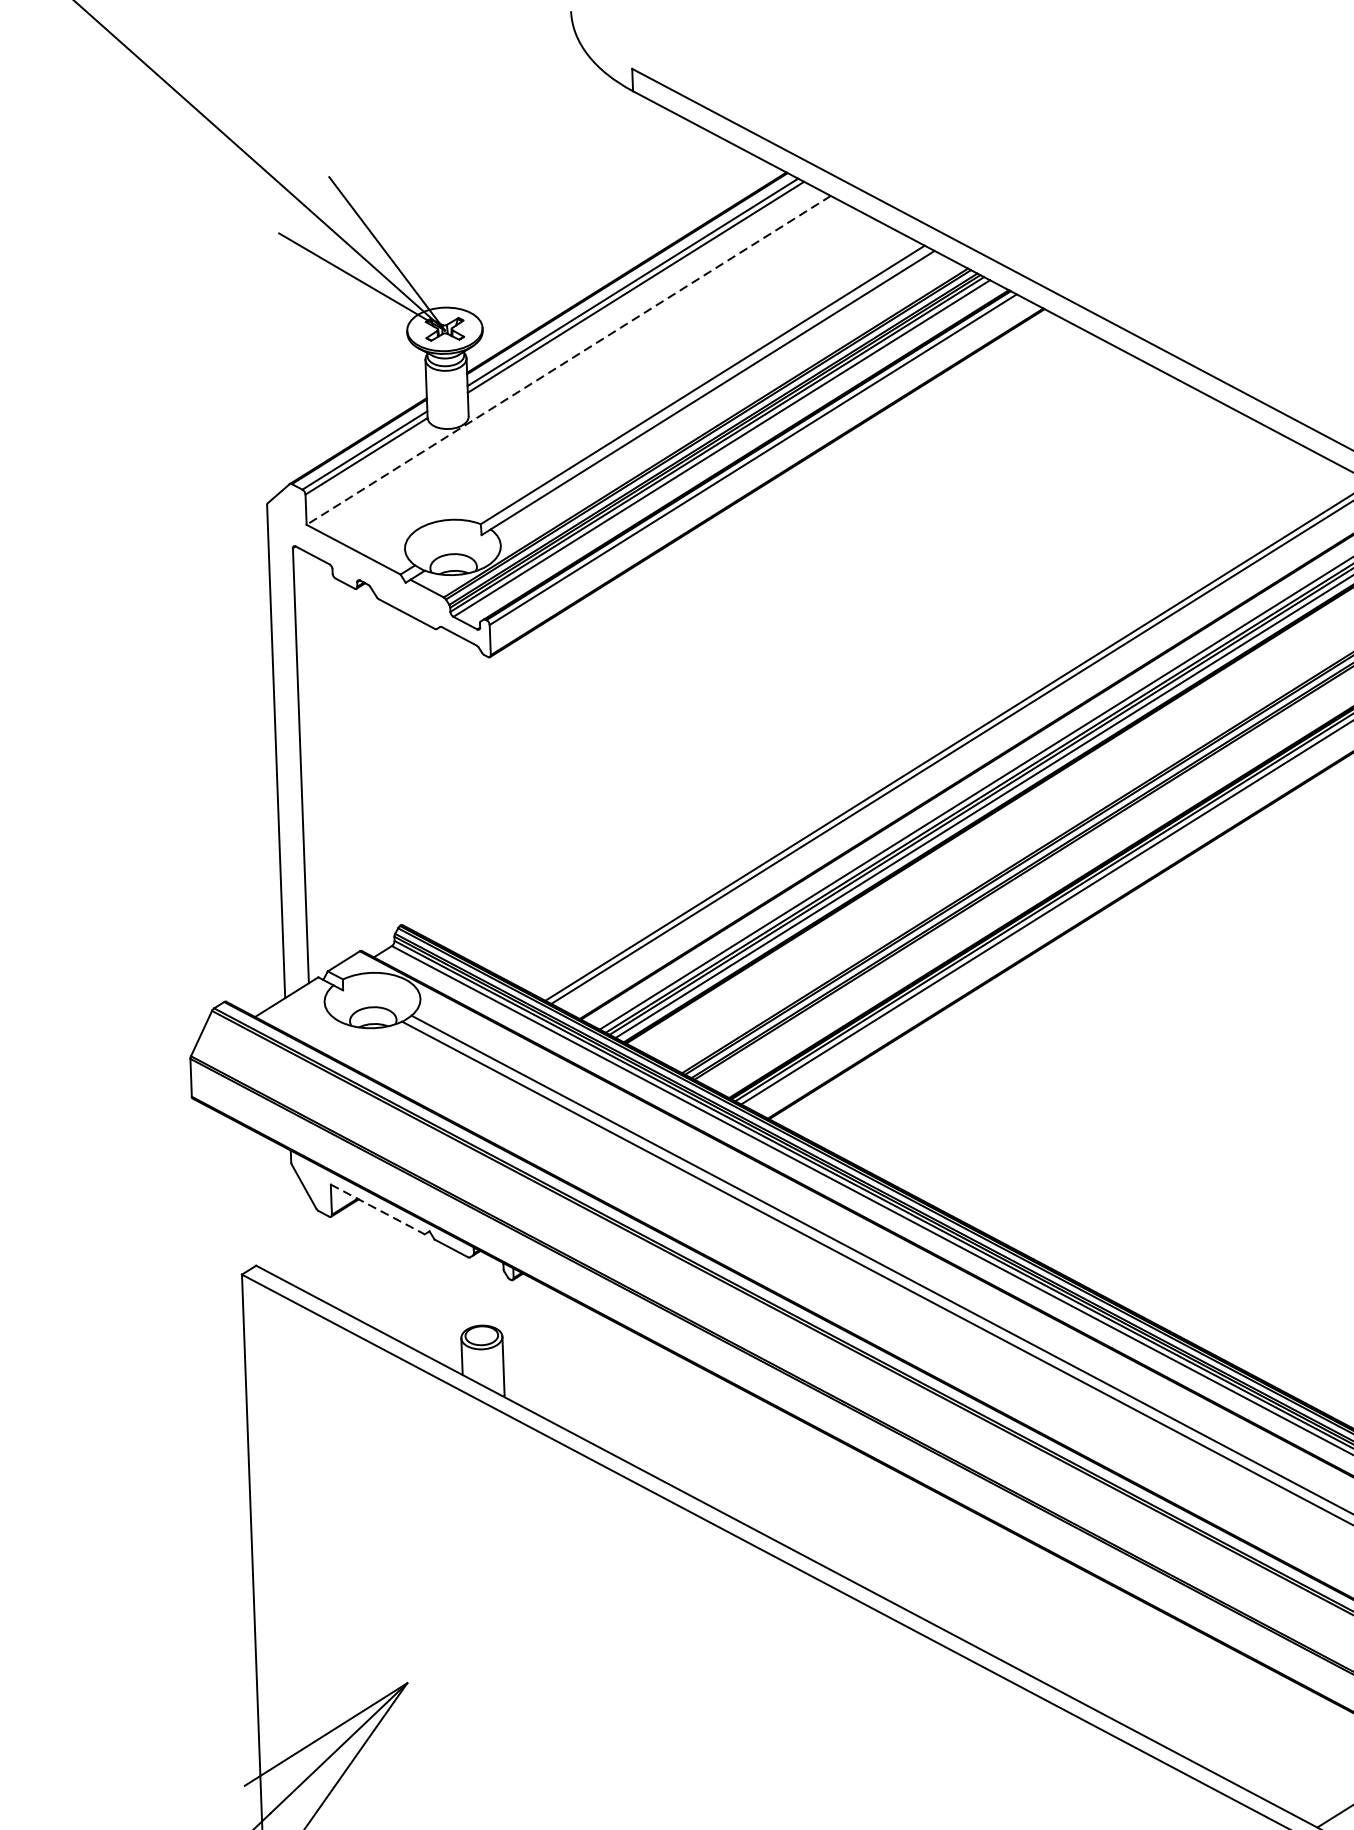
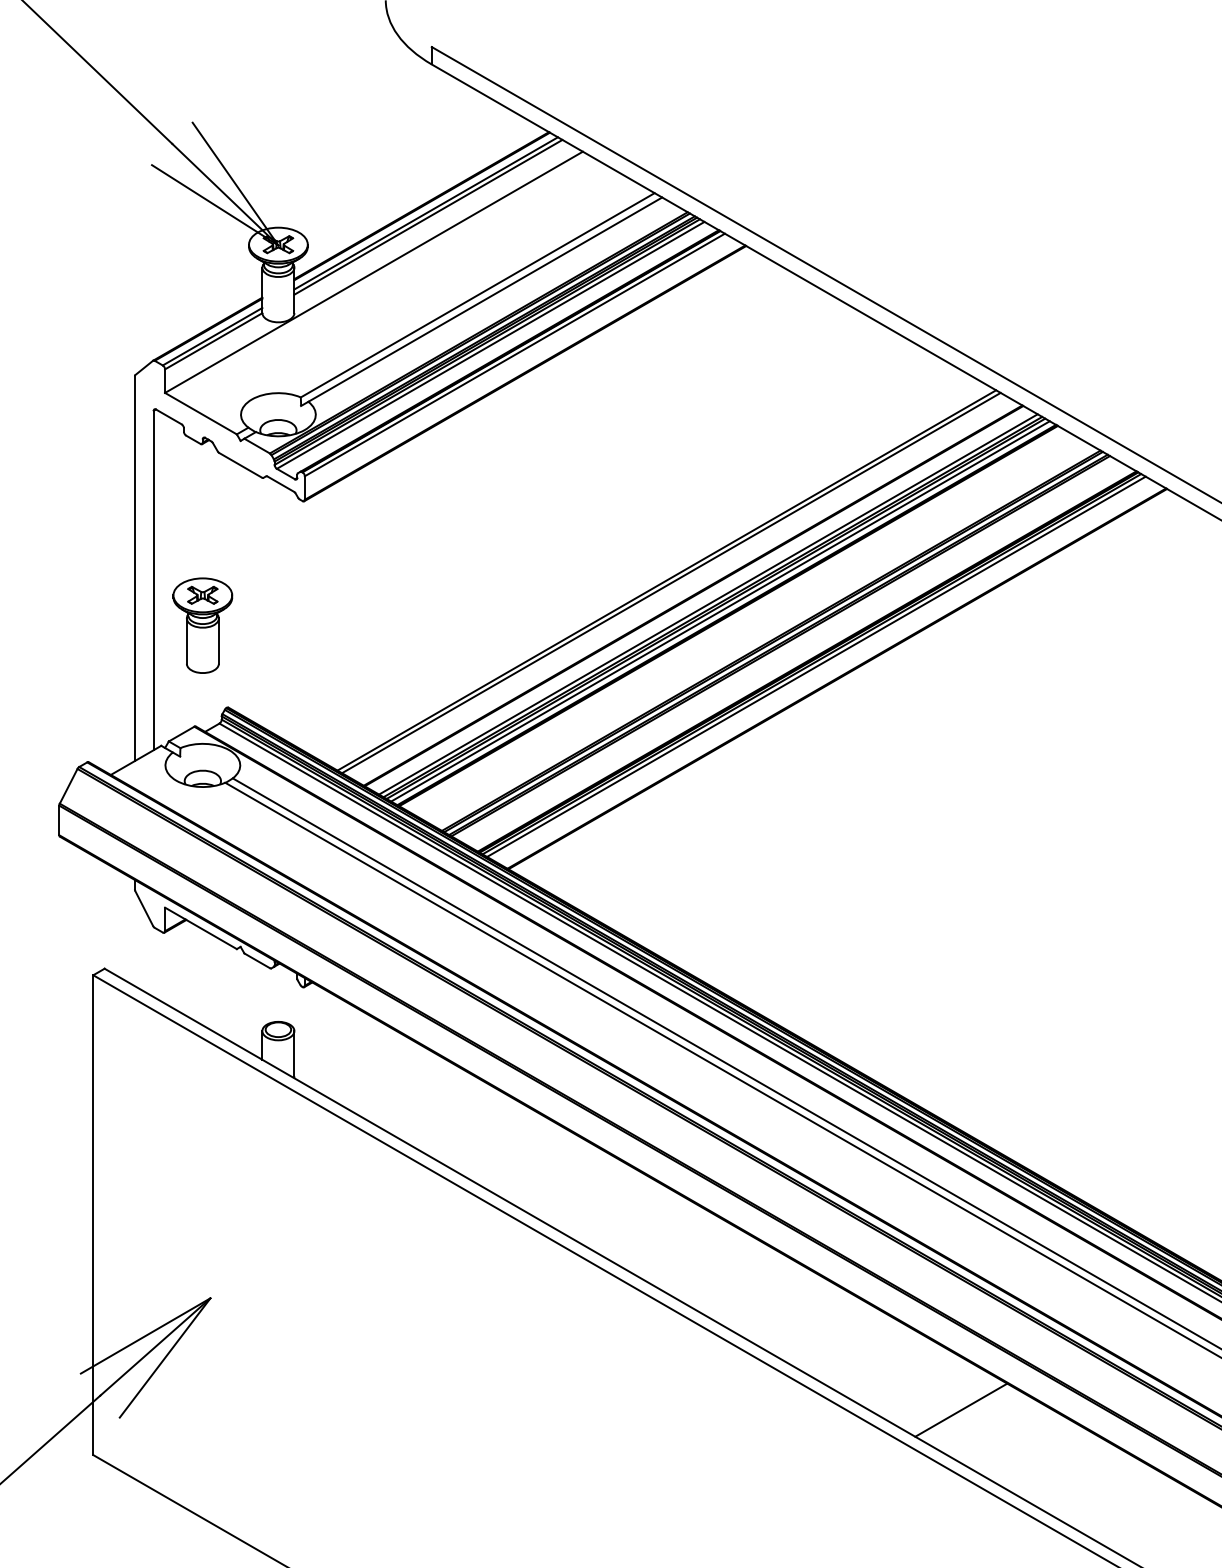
line: (568, 360) -> (373, 272), dashed -> solid
part: (365, 821) -> (202, 625), added
line: (378, 1209) -> (201, 928), dashed -> solid

